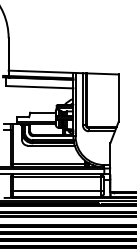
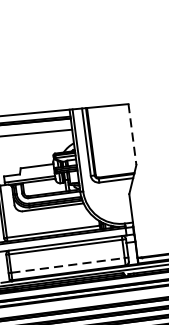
line: (118, 98) -> (132, 135), solid -> dashed
line: (56, 191) -> (67, 265), solid -> dashed

